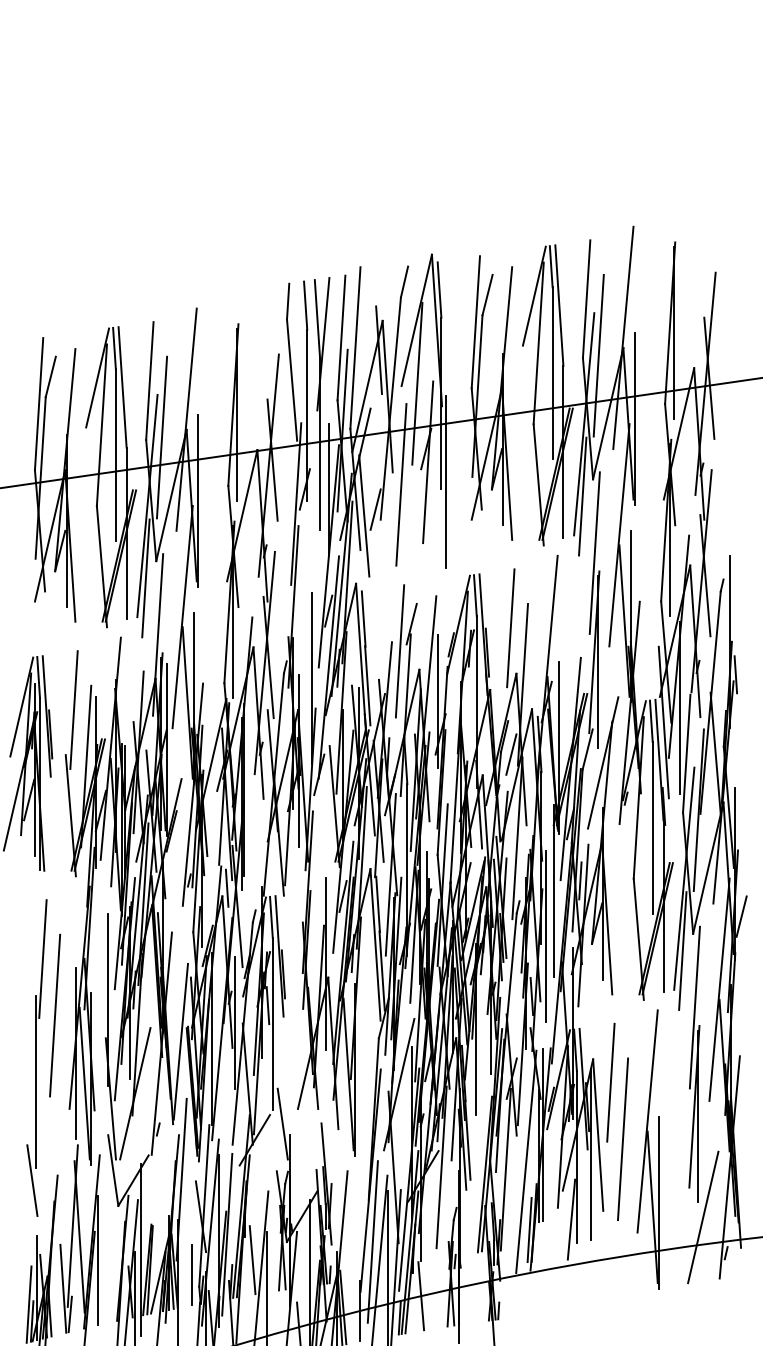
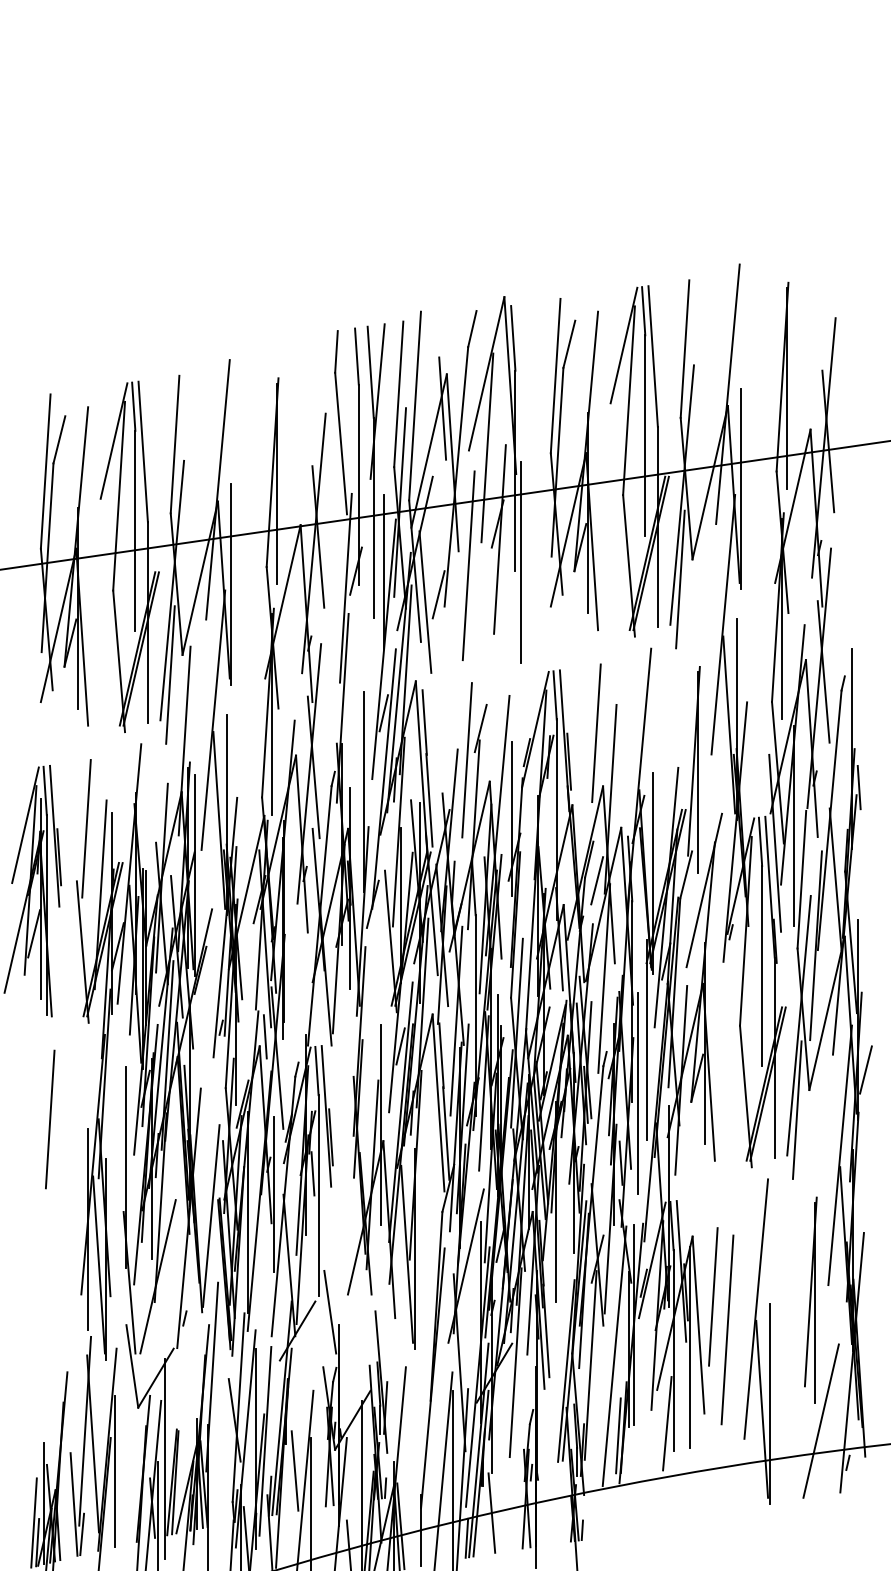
line: (599, 355) -> (699, 414), removed
line: (162, 437) -> (189, 510), removed
line: (594, 553) -> (694, 645), removed
line: (580, 880) -> (677, 1027), removed
line: (694, 1007) -> (811, 1175), removed
line: (55, 1015) -> (64, 1185), removed
line: (36, 1082) -> (42, 1263), removed
line: (611, 1082) -> (713, 1296), moved
line: (32, 1180) -> (37, 1377), removed
line: (372, 1241) -> (435, 1449), removed
line: (192, 1275) -> (224, 1488), removed

